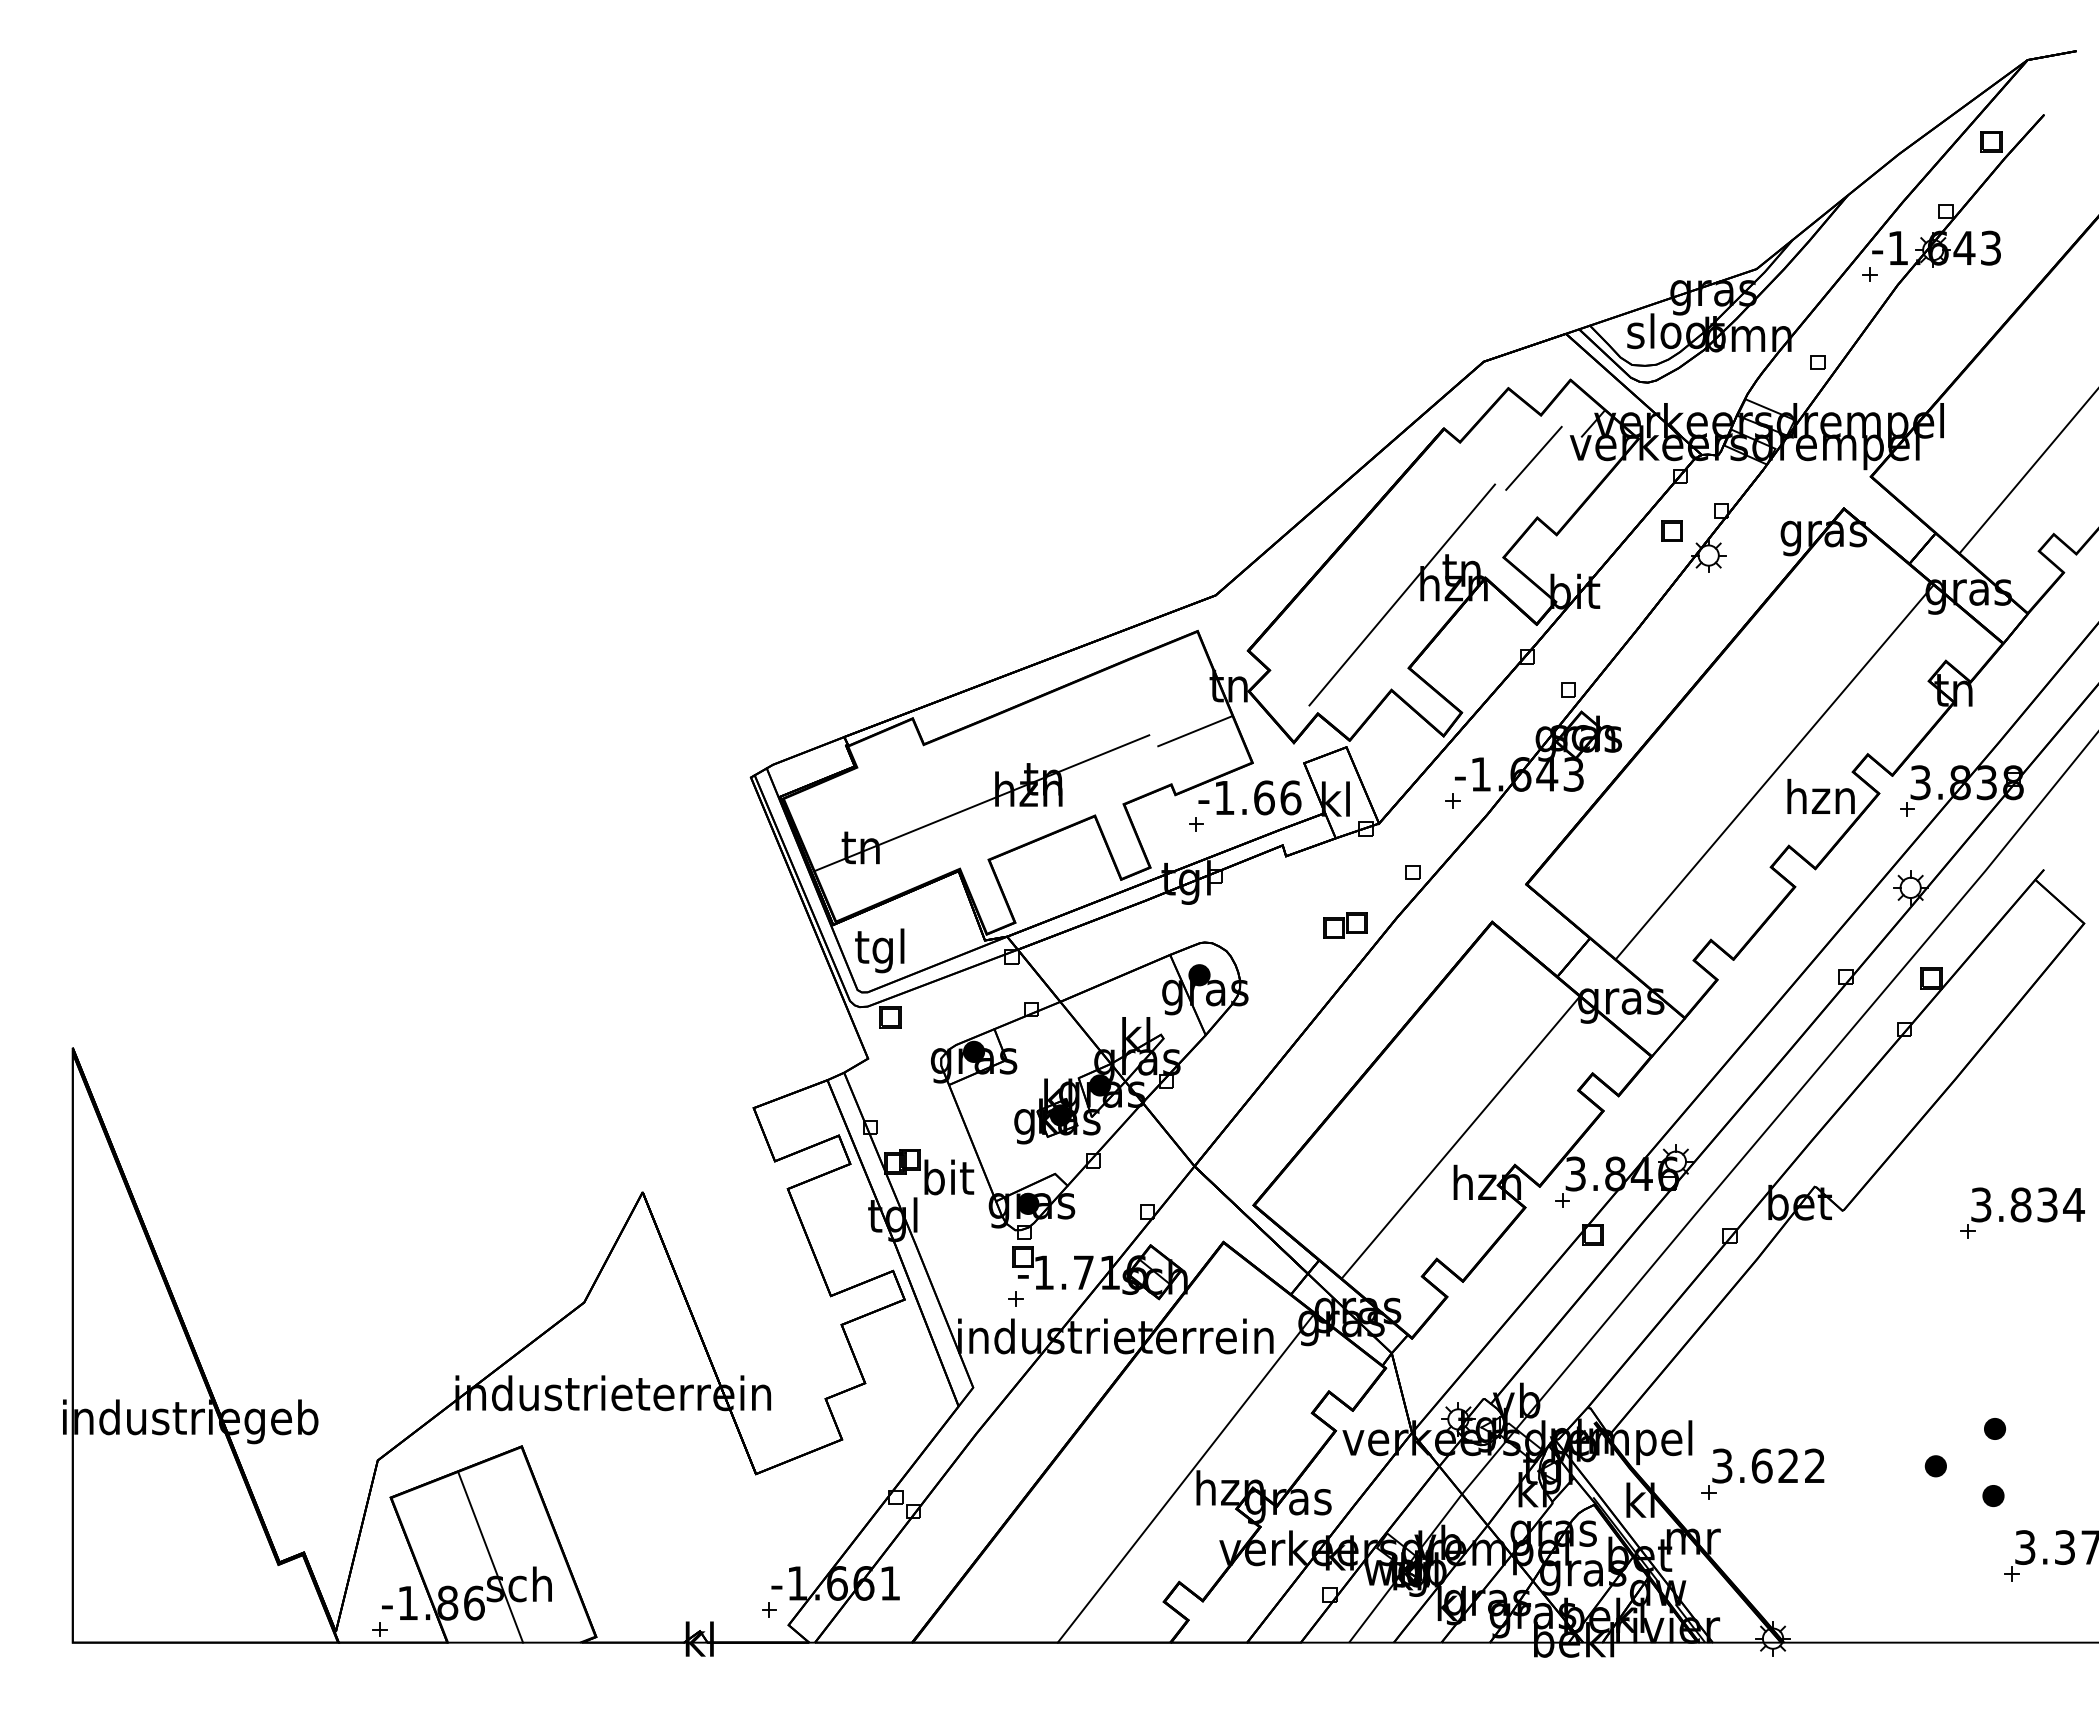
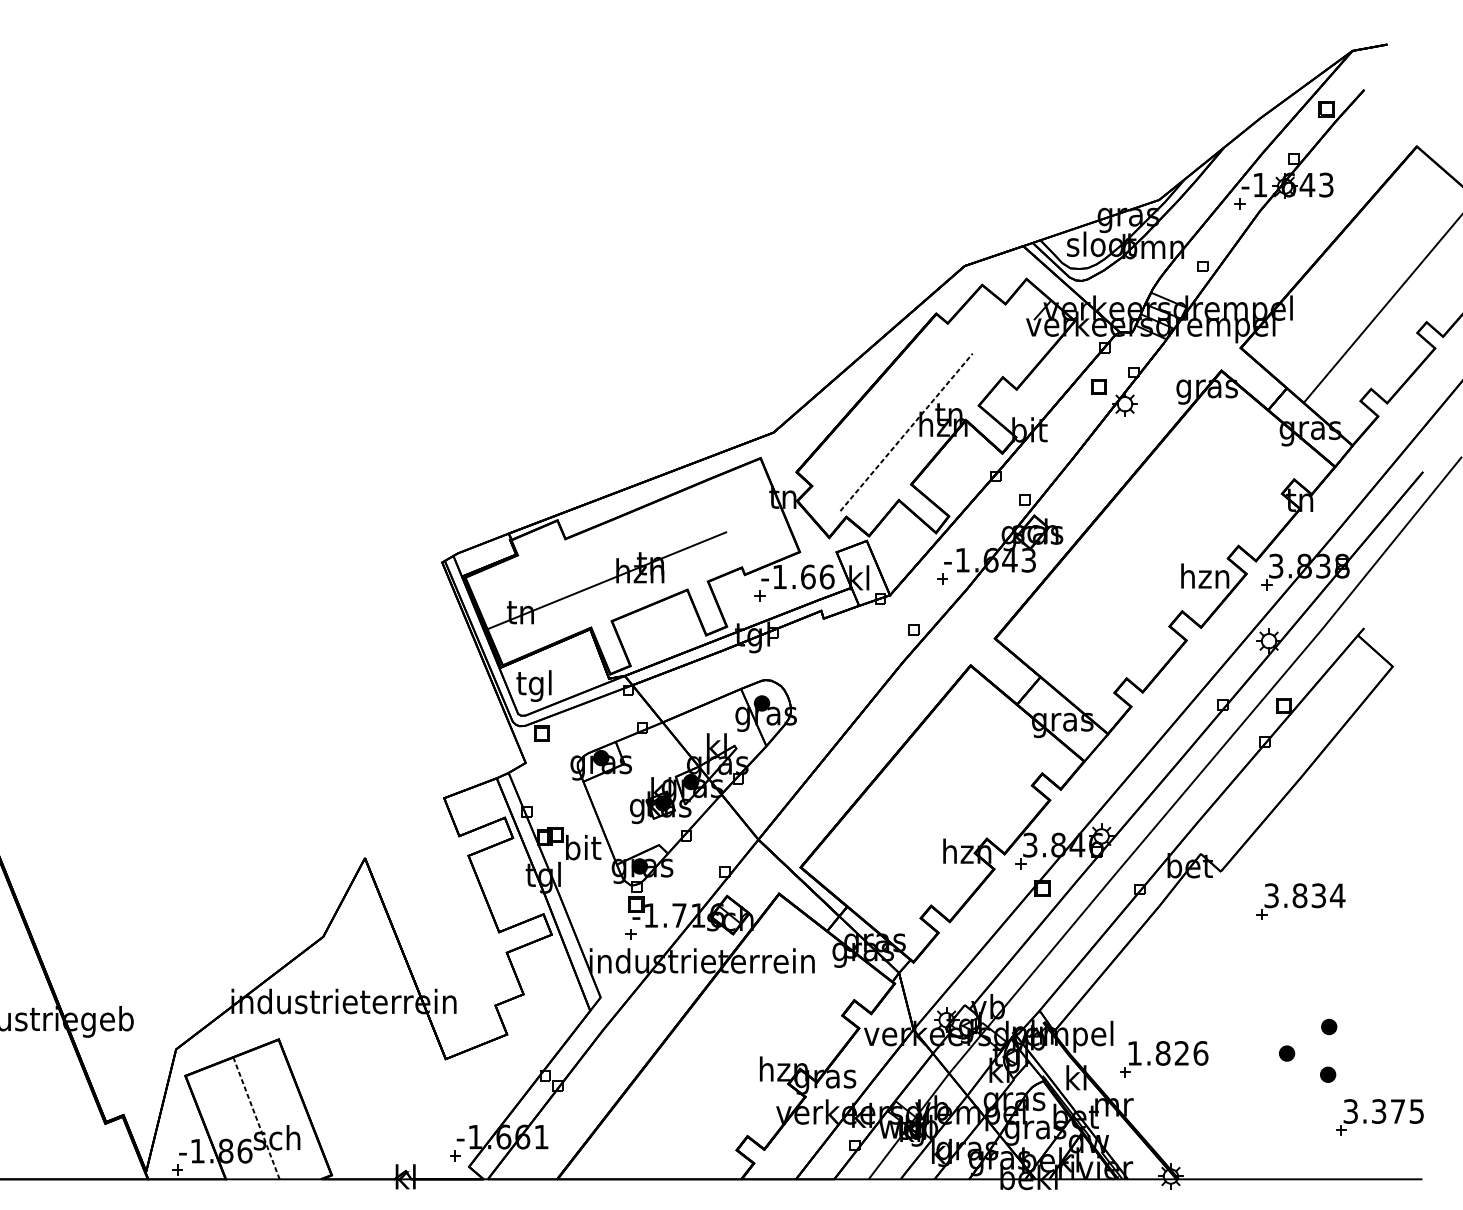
line: (1533, 457) -> (1000, 334), removed
line: (1402, 594) -> (906, 431), solid -> dashed
line: (1194, 731) -> (758, 529), removed
line: (1774, 771) -> (1171, 558), removed
part: (1345, 925) -> (866, 668), removed
line: (1460, 1137) -> (948, 819), removed
part: (2022, 1212) -> (1301, 901), moved
text: (1768, 1465) -> (1167, 1053), 3.622 -> 1.826
line: (1185, 1478) -> (752, 1062), removed
line: (490, 1557) -> (256, 1118), solid -> dashed

